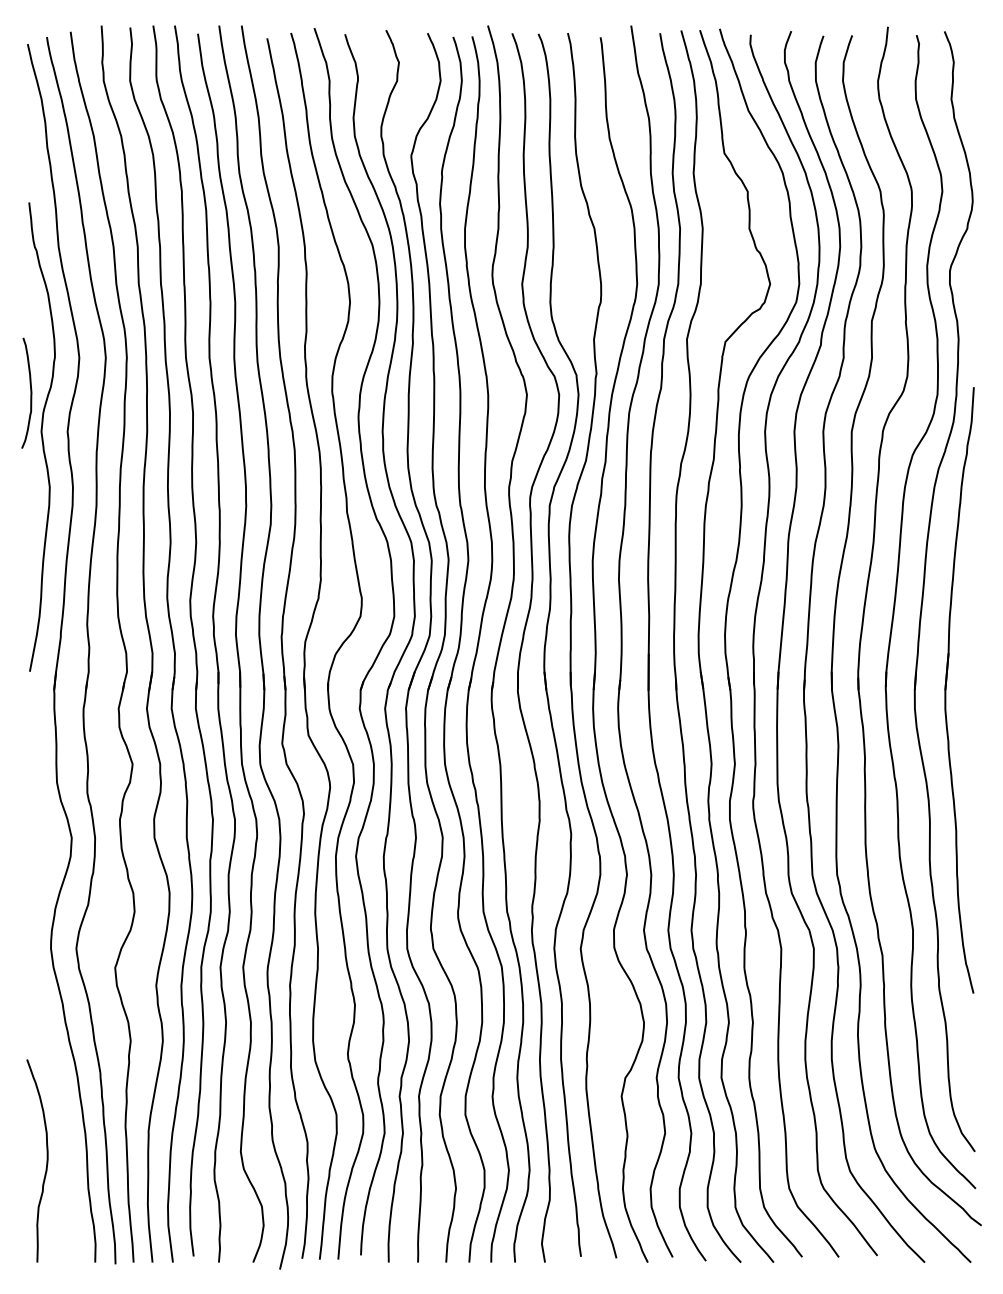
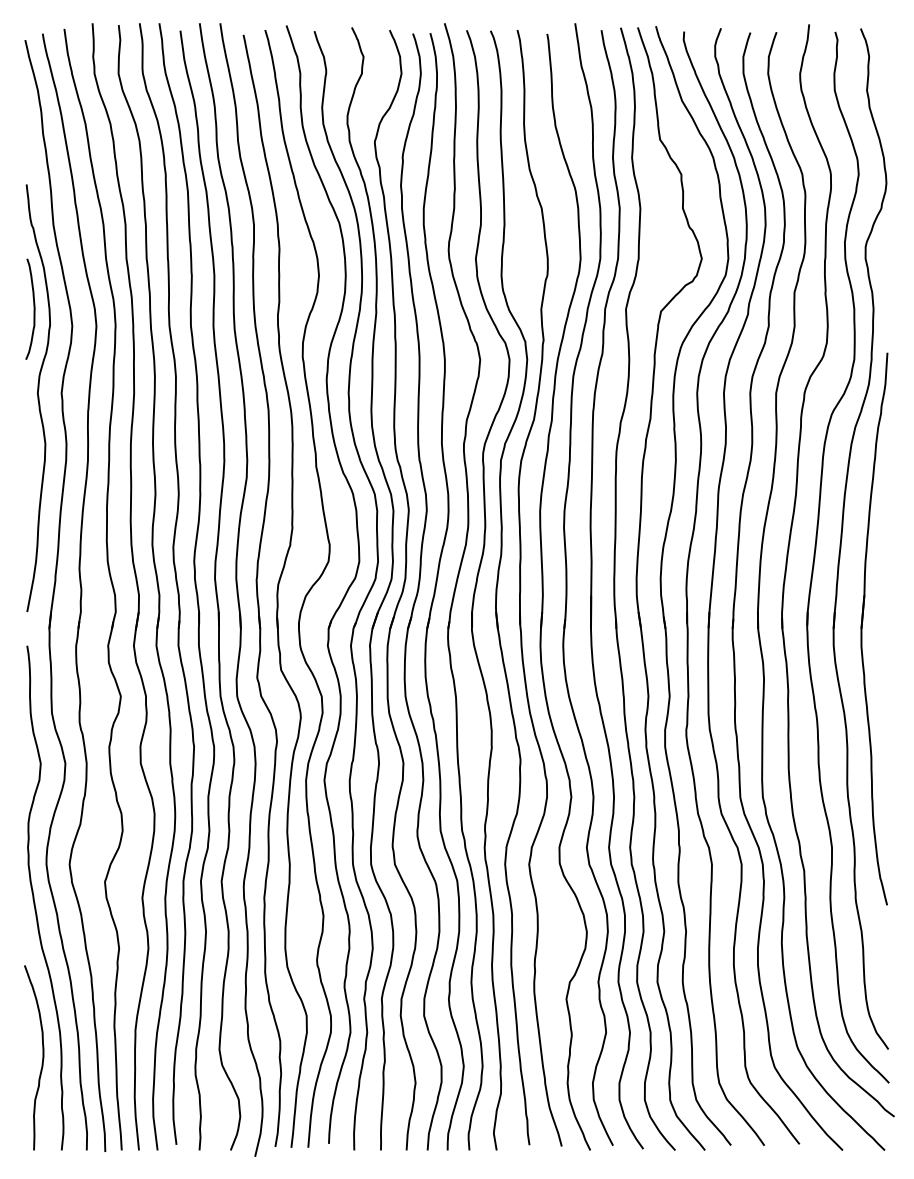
curve: (30, 392) -> (33, 308), moved
curve: (37, 984) -> (34, 897), added

